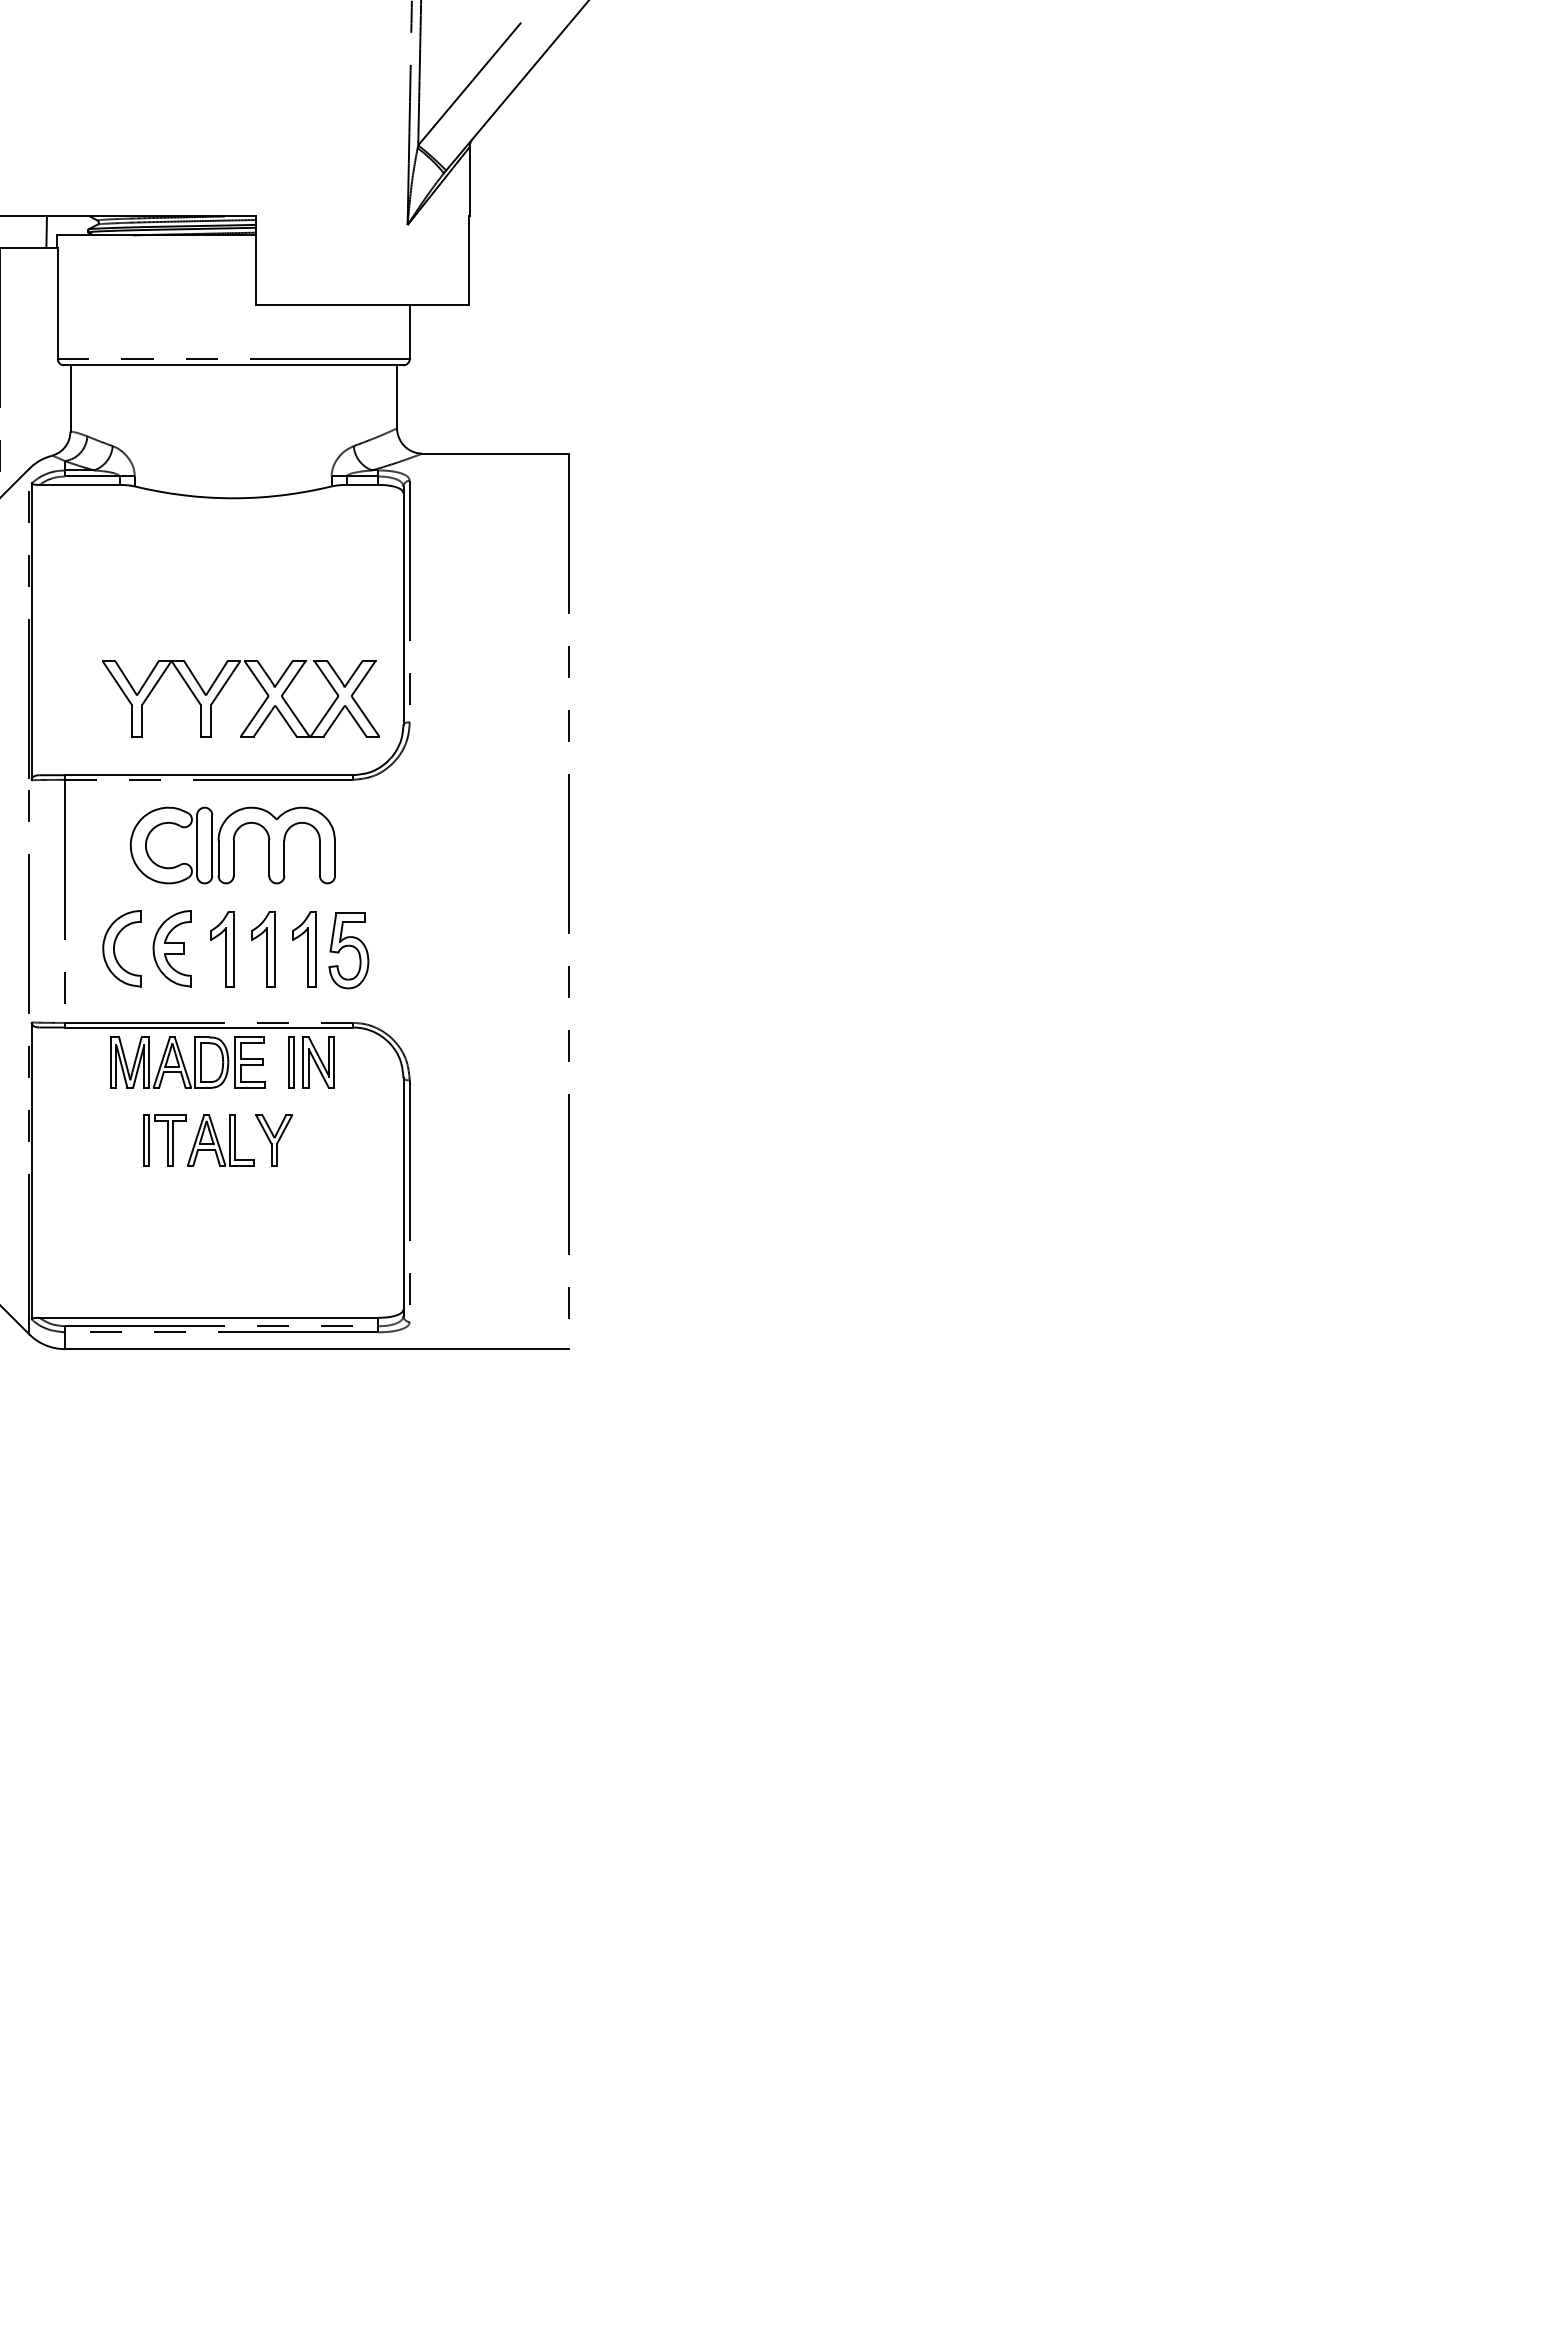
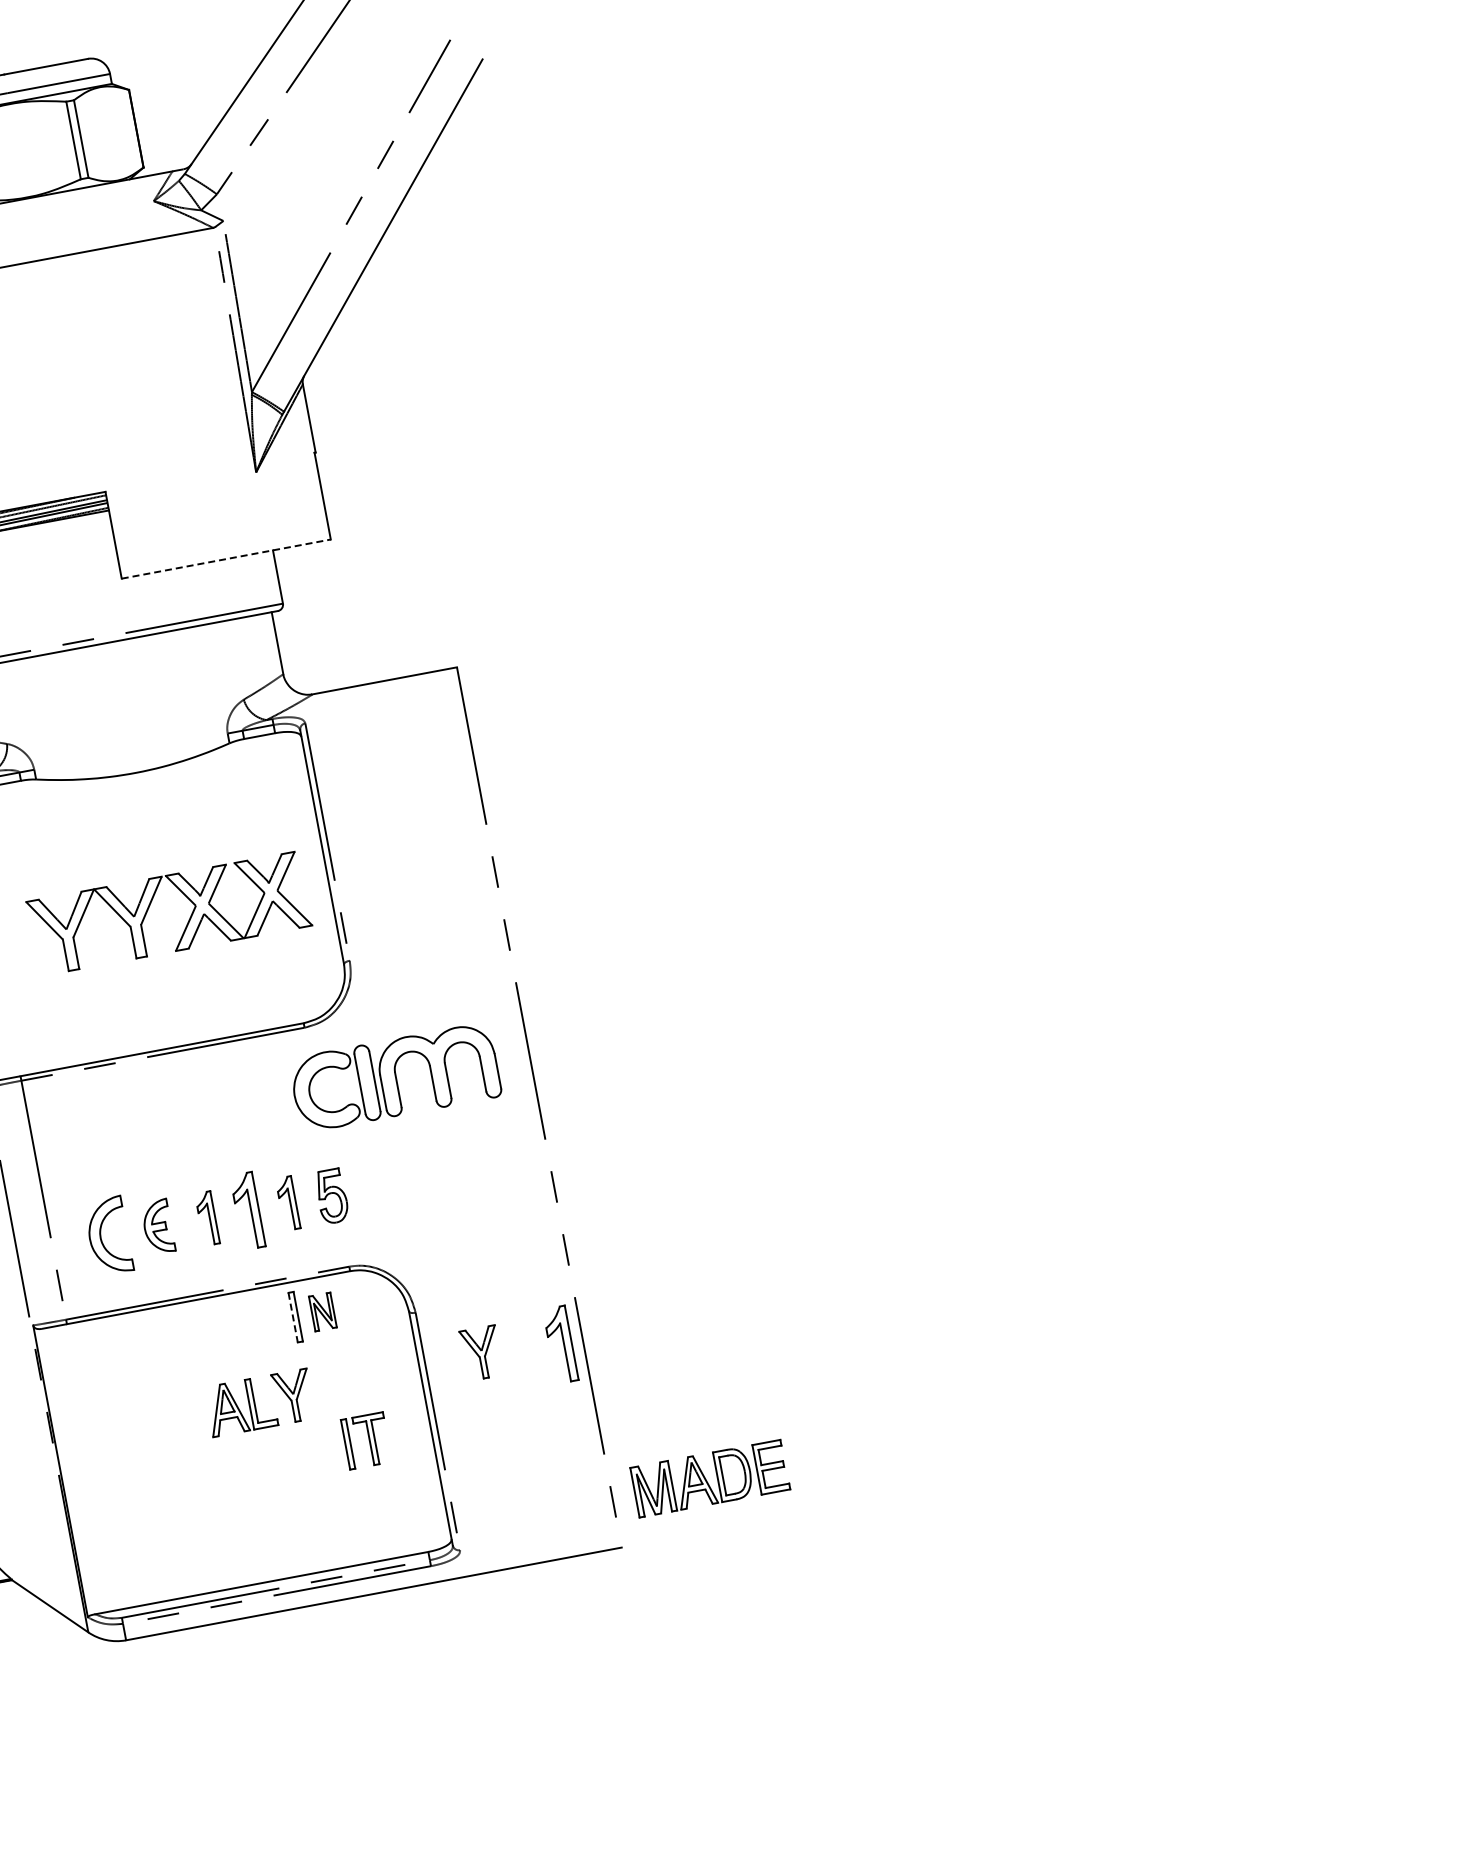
line: (362, 304) -> (226, 558), solid -> dashed
part: (223, 688) -> (150, 906), moved
part: (232, 845) -> (394, 1077), moved
part: (171, 948) -> (157, 1226), size x0.7
part: (222, 949) -> (207, 1218), size x0.7
part: (304, 949) -> (288, 1203), size x0.7
part: (348, 950) -> (331, 1196), size x0.7
part: (187, 1062) -> (709, 1478), moved
part: (318, 1062) -> (322, 1311), size x0.7
line: (288, 1063) -> (293, 1318), solid -> dashed
part: (466, 1132) -> (480, 1353), added
part: (546, 1138) -> (560, 1344), added
part: (164, 1140) -> (366, 1441), moved

